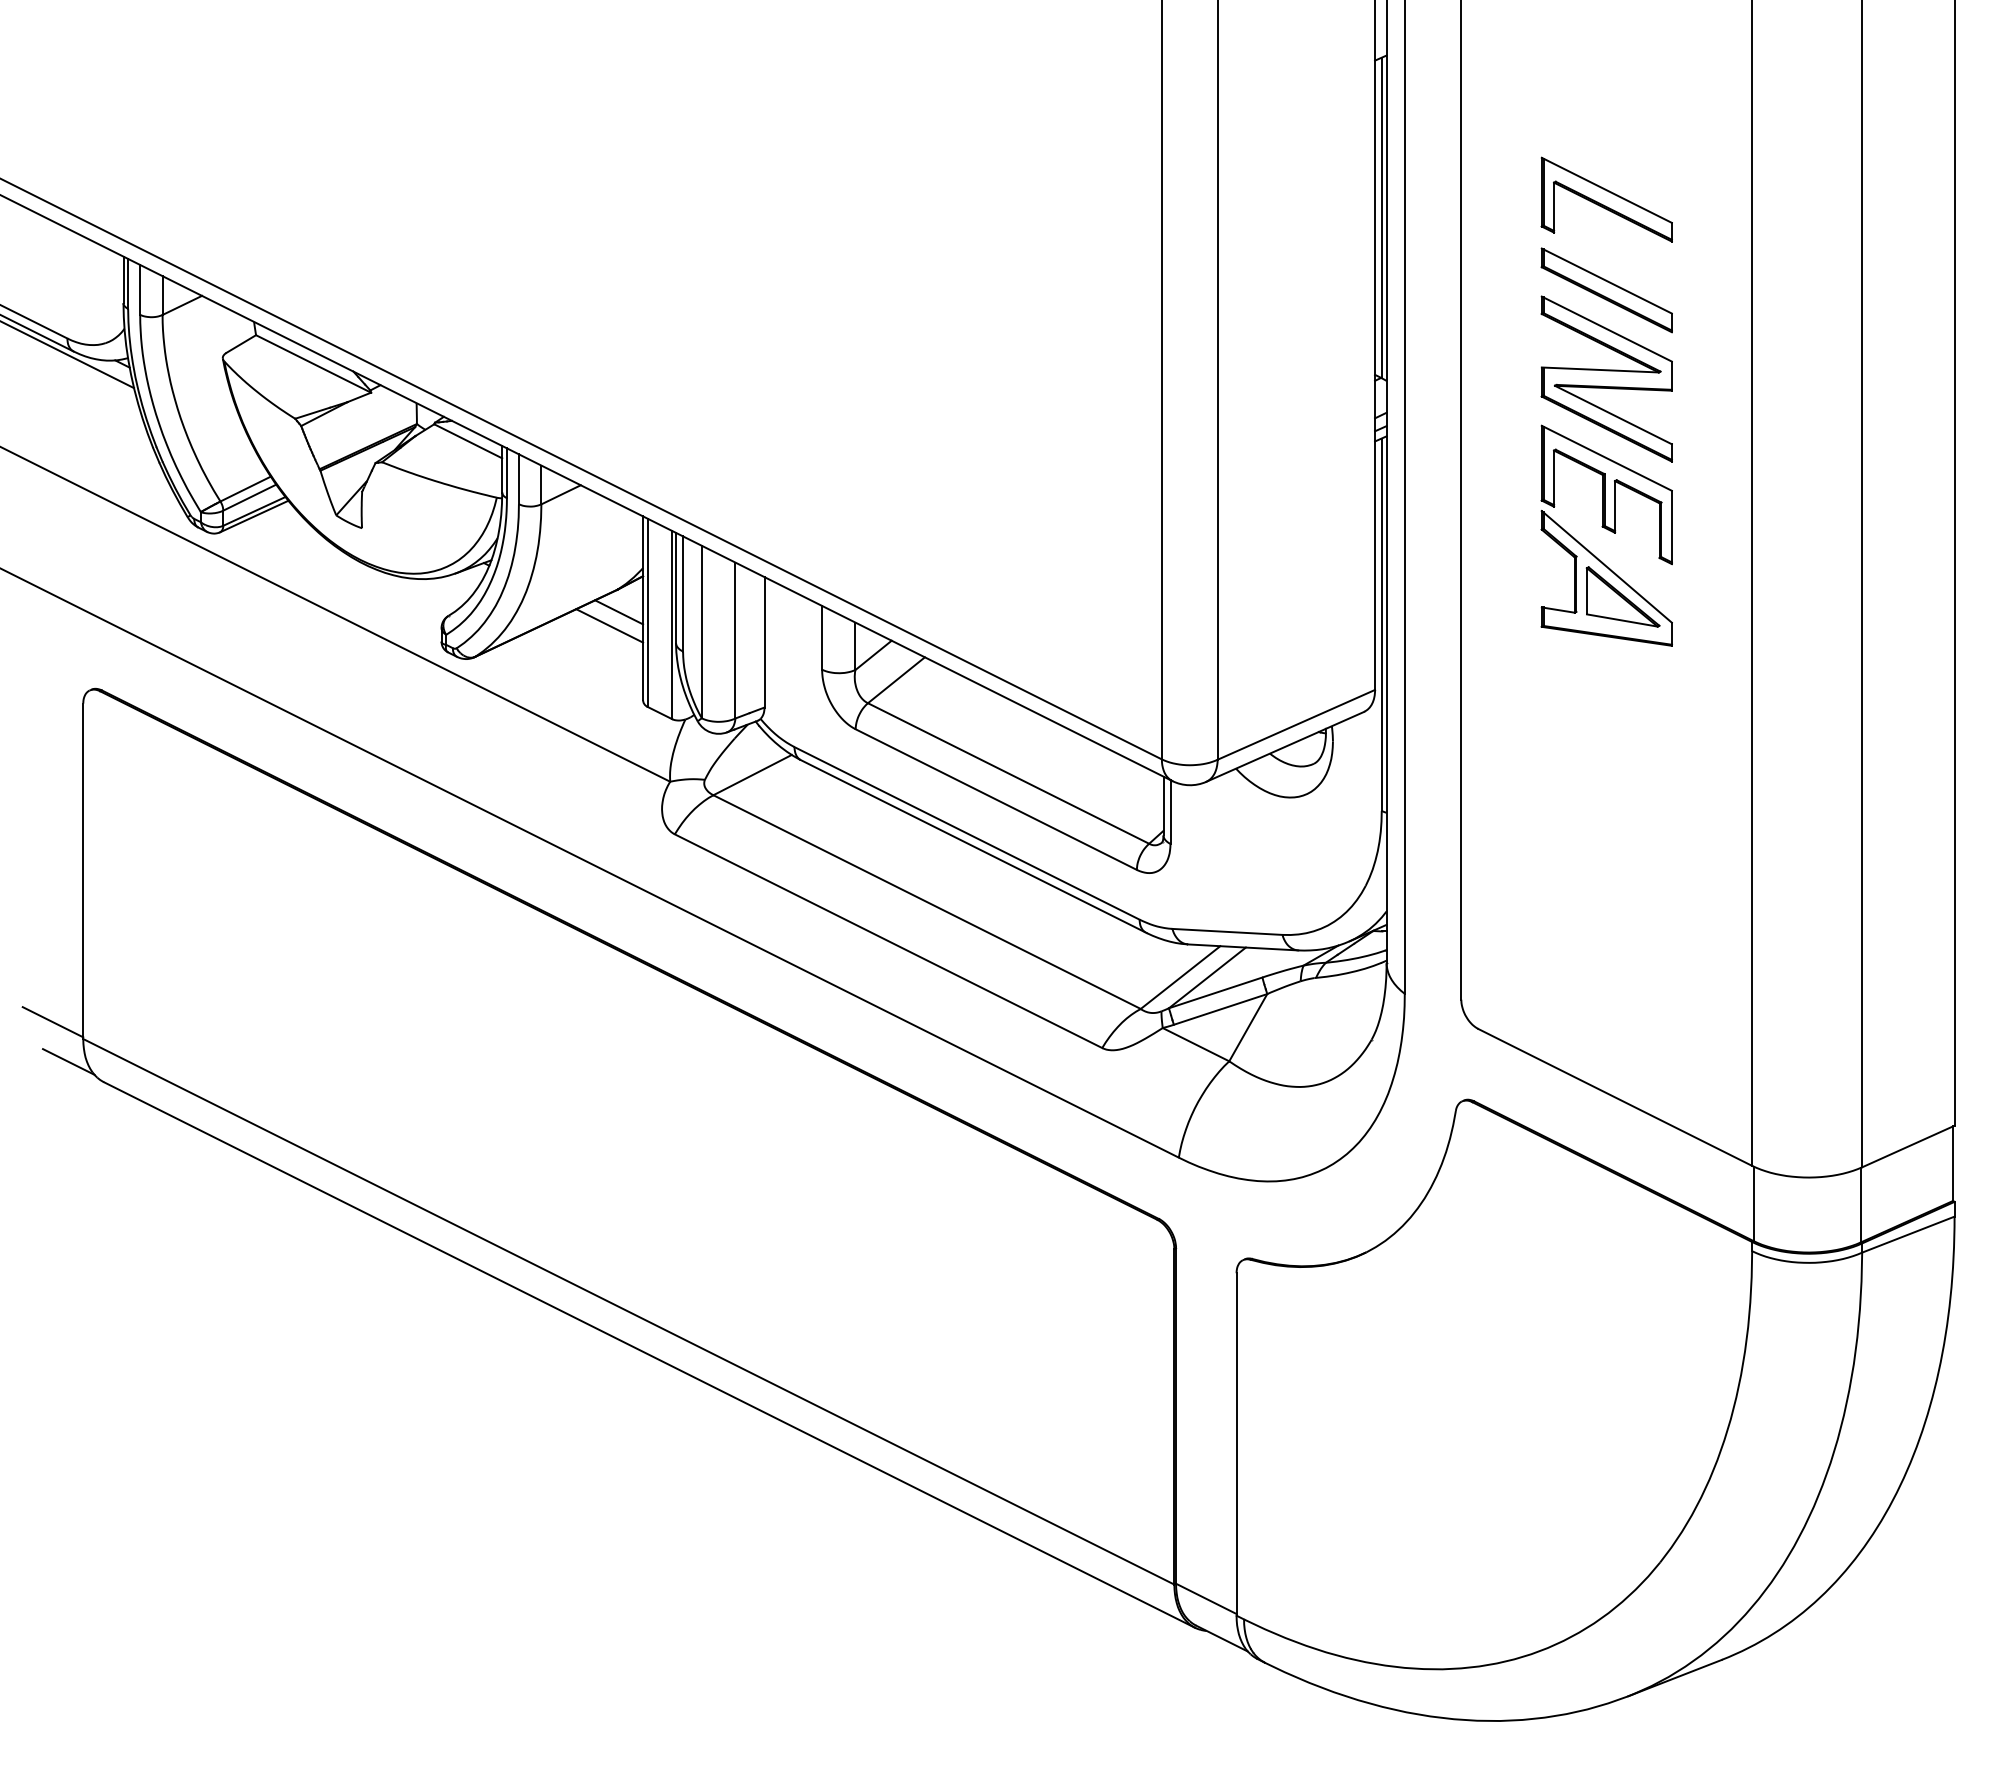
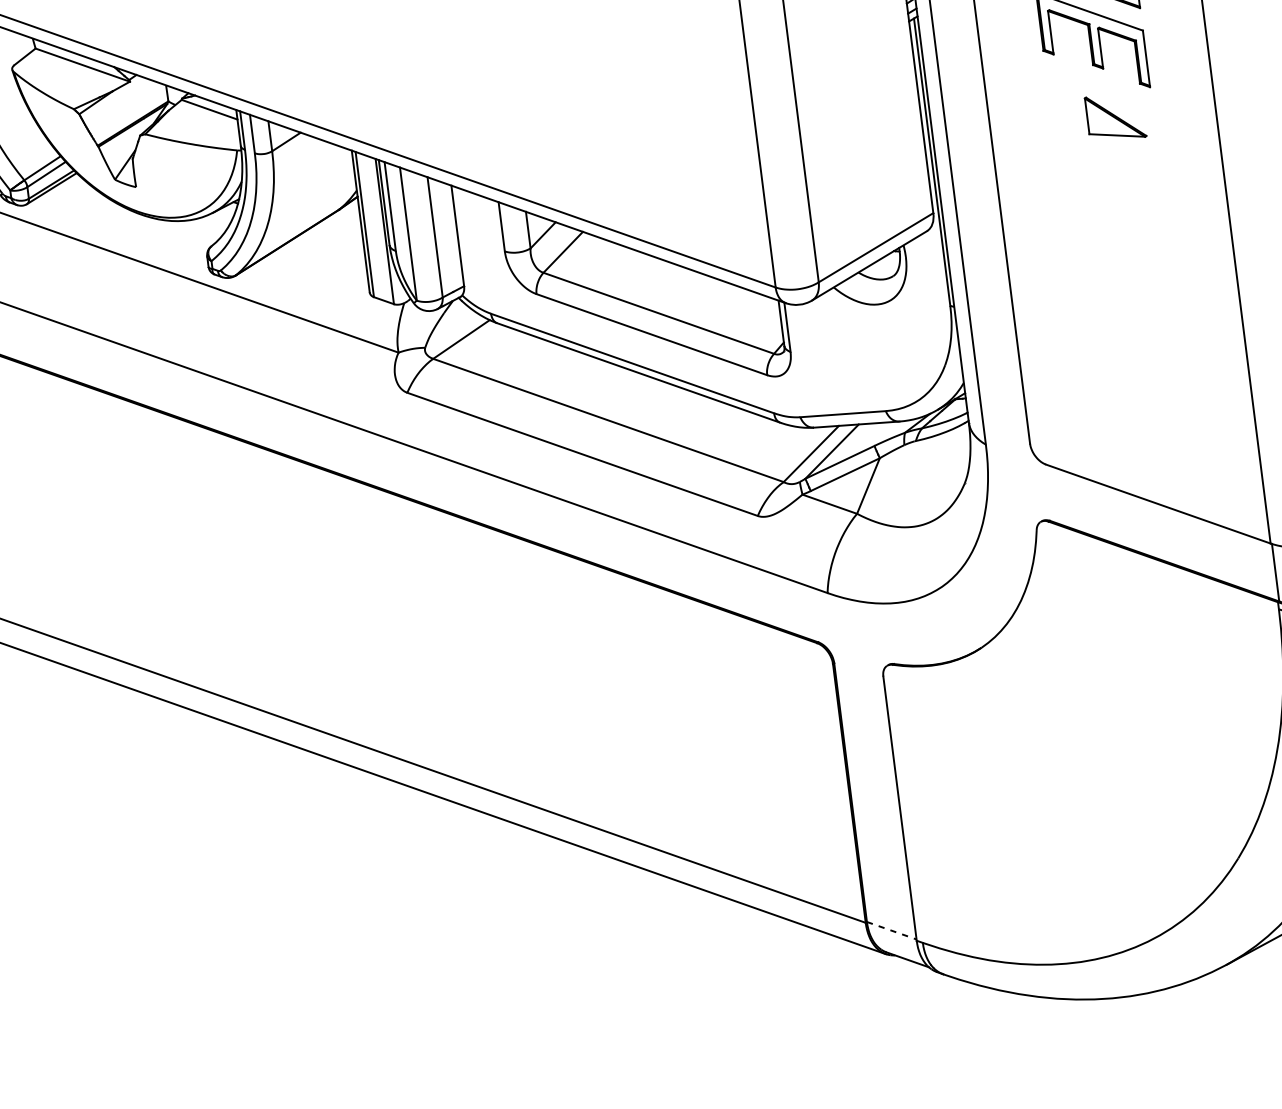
part: (1606, 578) -> (1101, 104), removed
line: (619, 612) -> (342, 227), removed
line: (609, 625) -> (336, 238), removed
line: (1206, 1598) -> (891, 930), solid -> dashed

